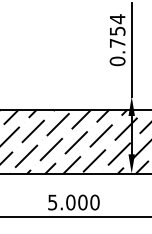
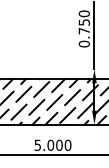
text: (116, 18) -> (83, 13), 0.754 -> 0.750

